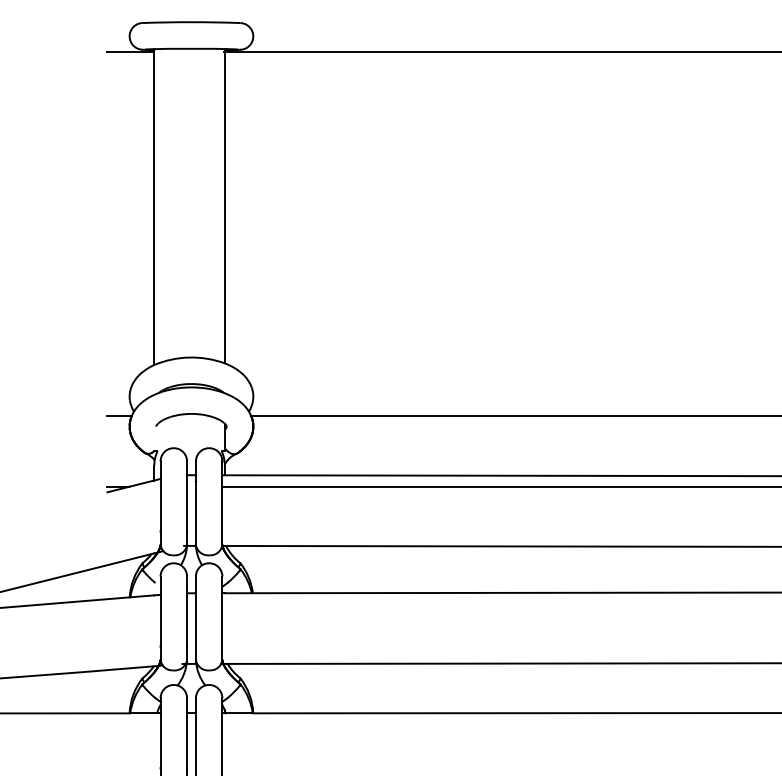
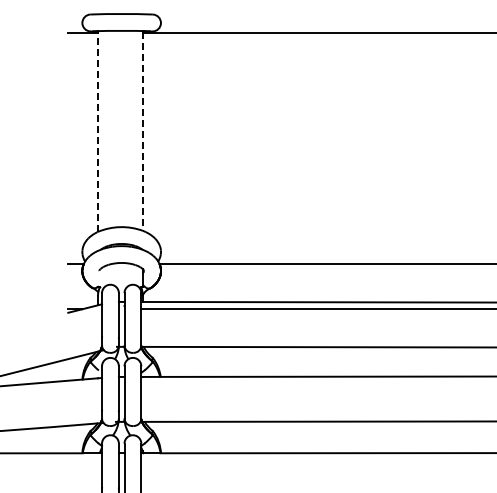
line: (155, 208) -> (98, 132), solid -> dashed
line: (224, 208) -> (142, 132), solid -> dashed

